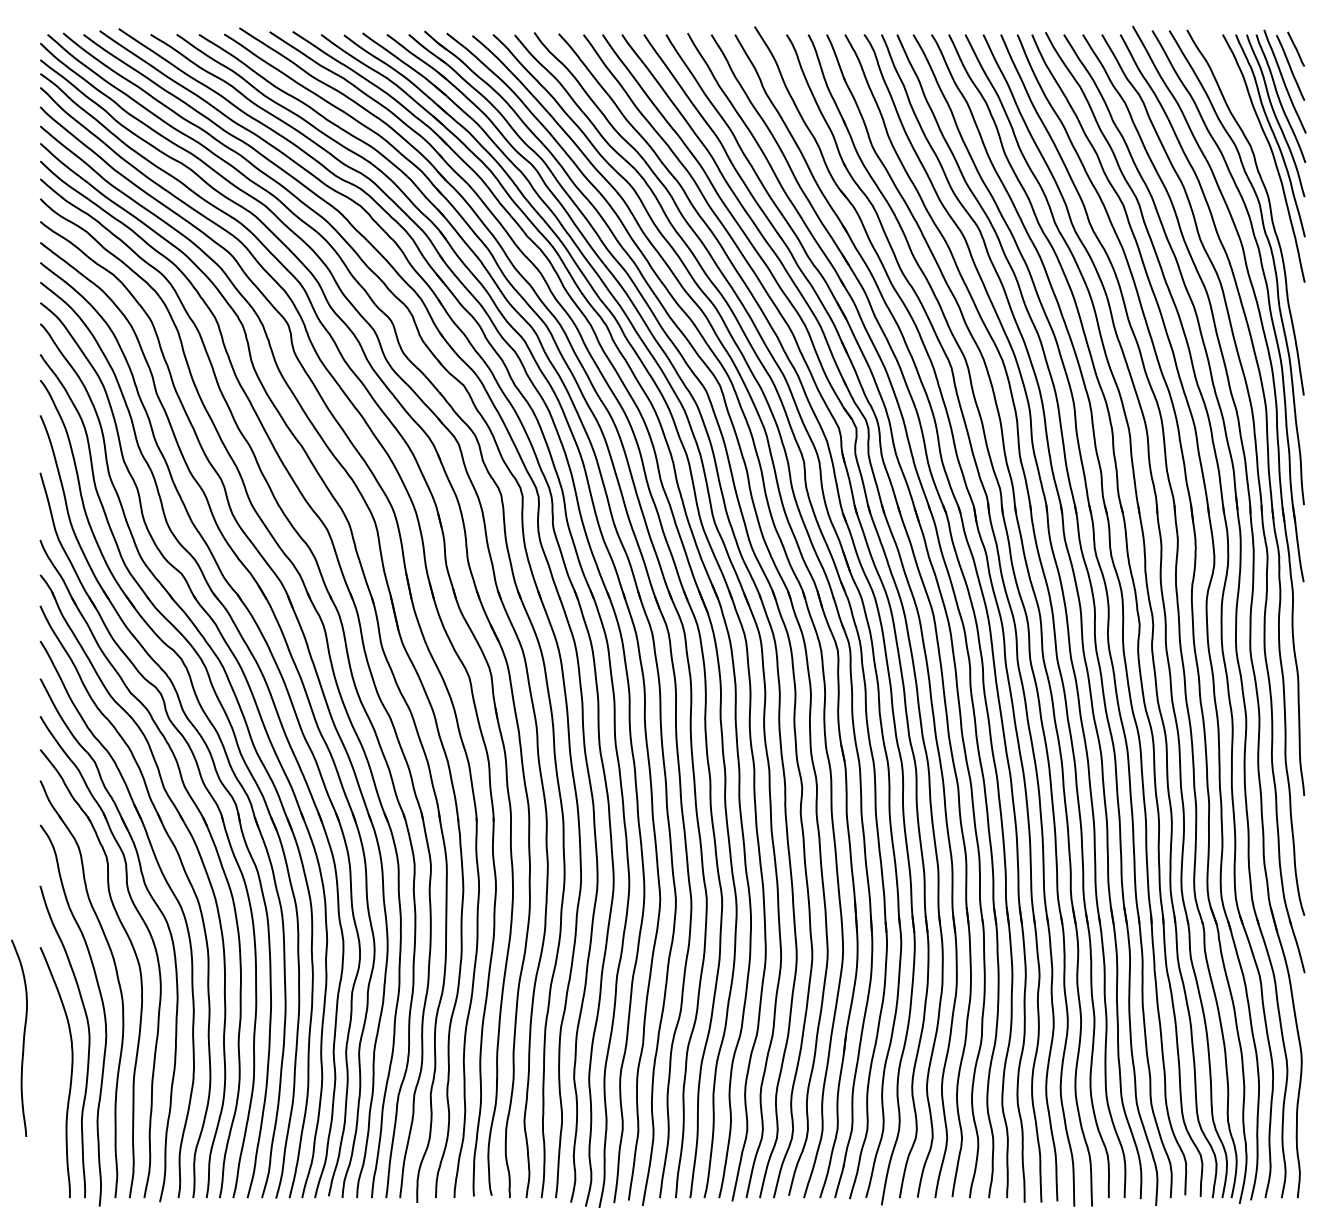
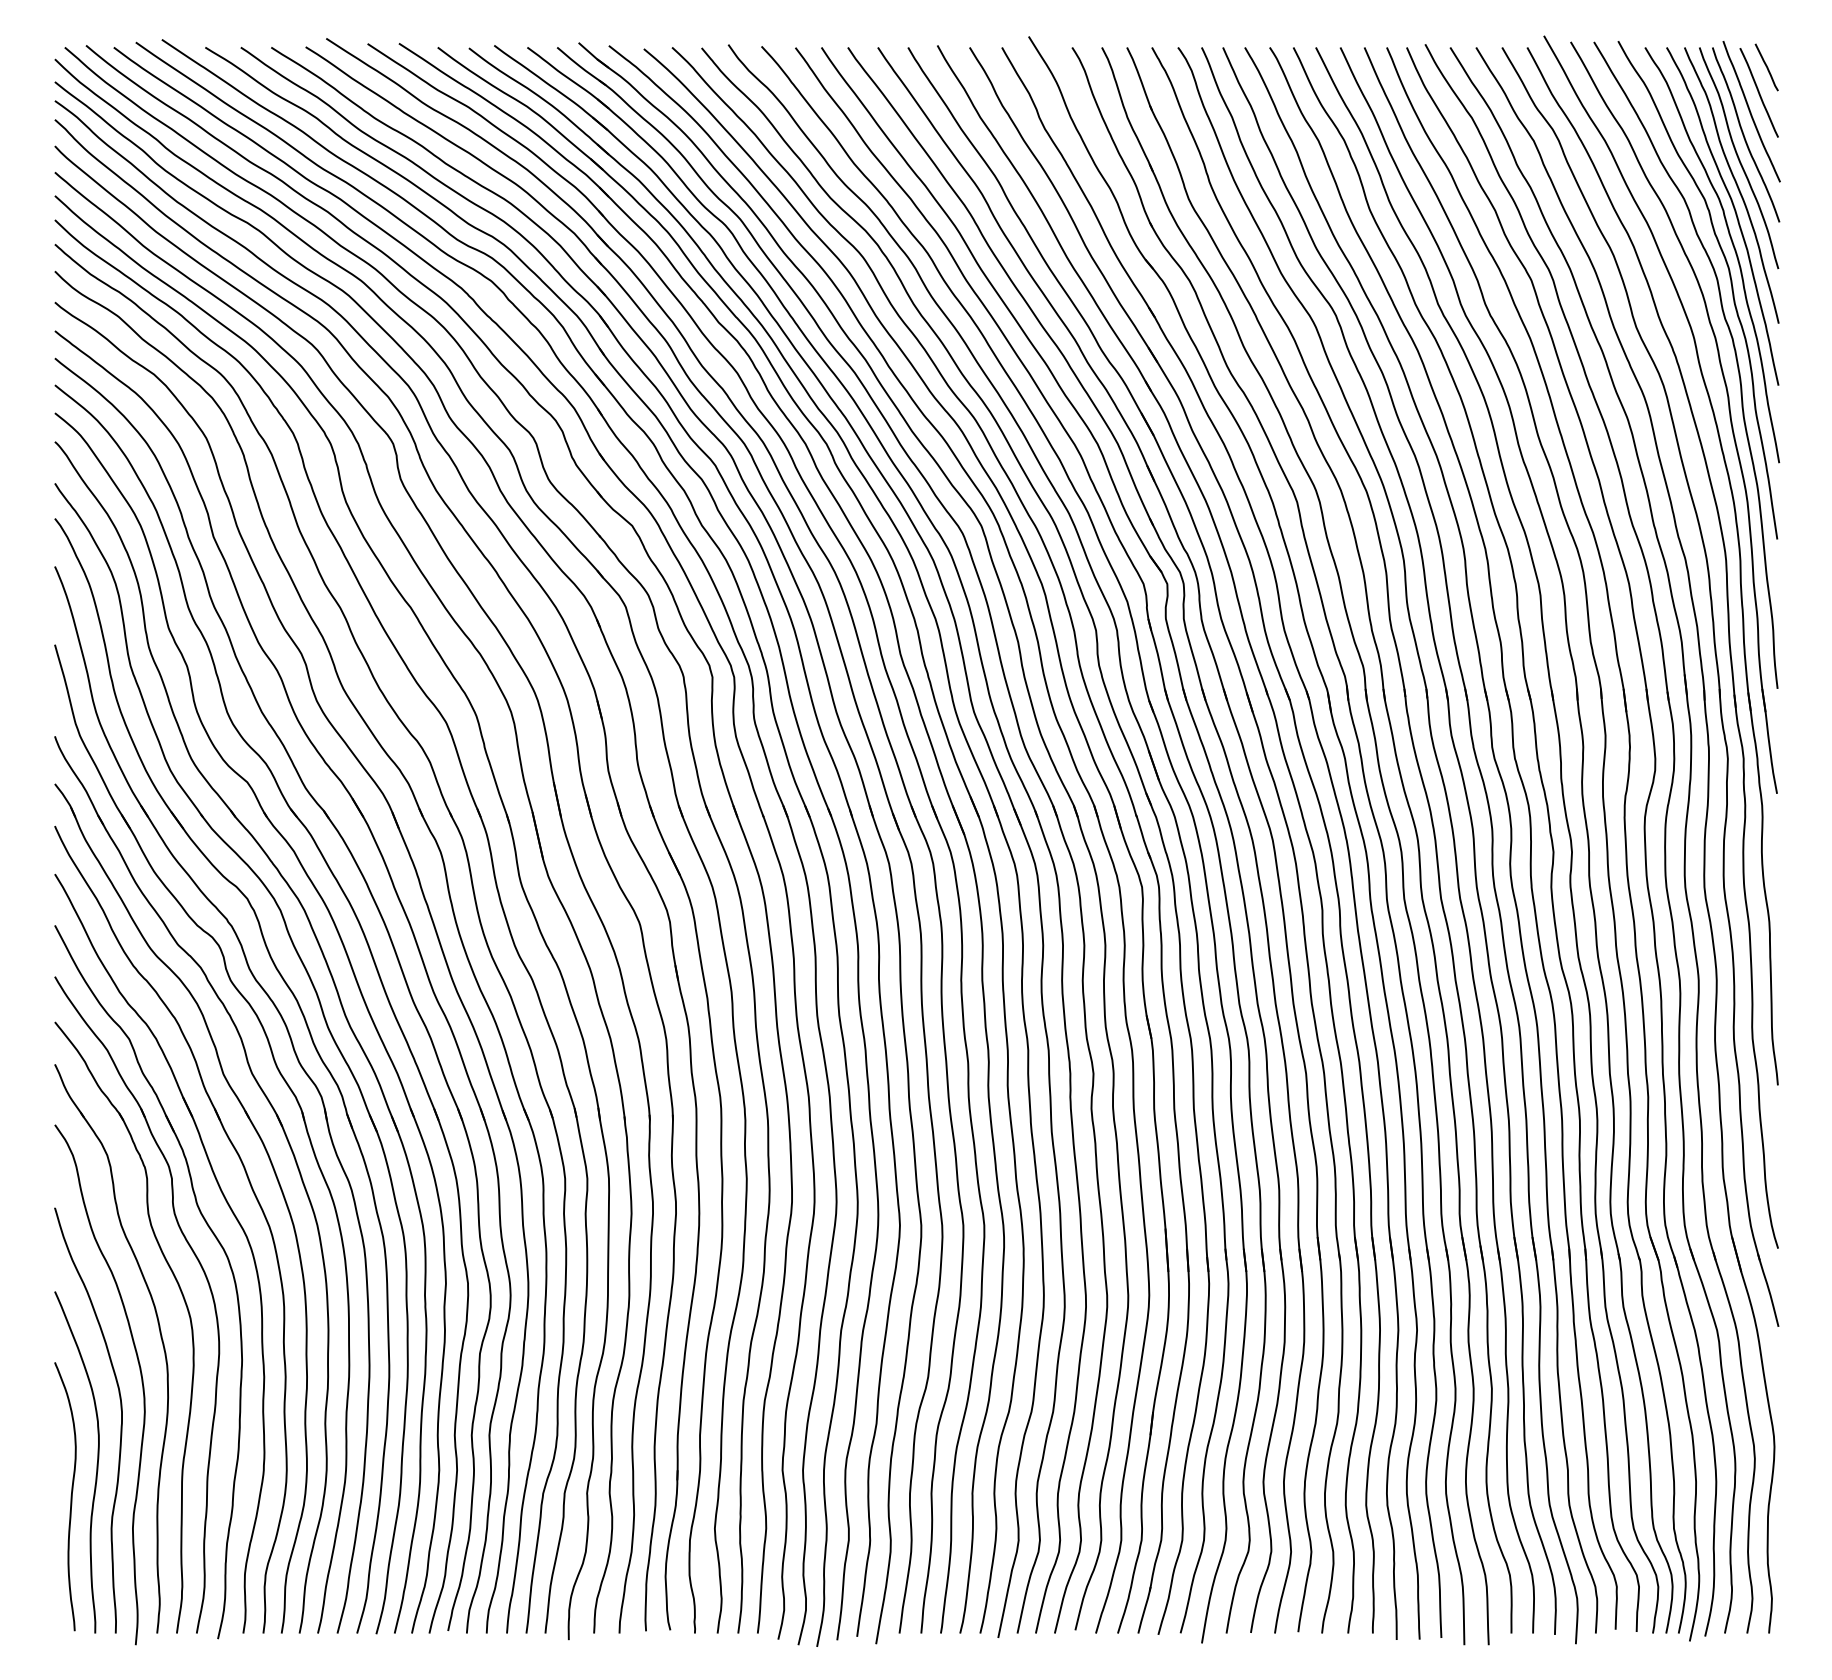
curve: (1271, 182) -> (1733, 248), added
curve: (23, 1038) -> (70, 1496), moved

